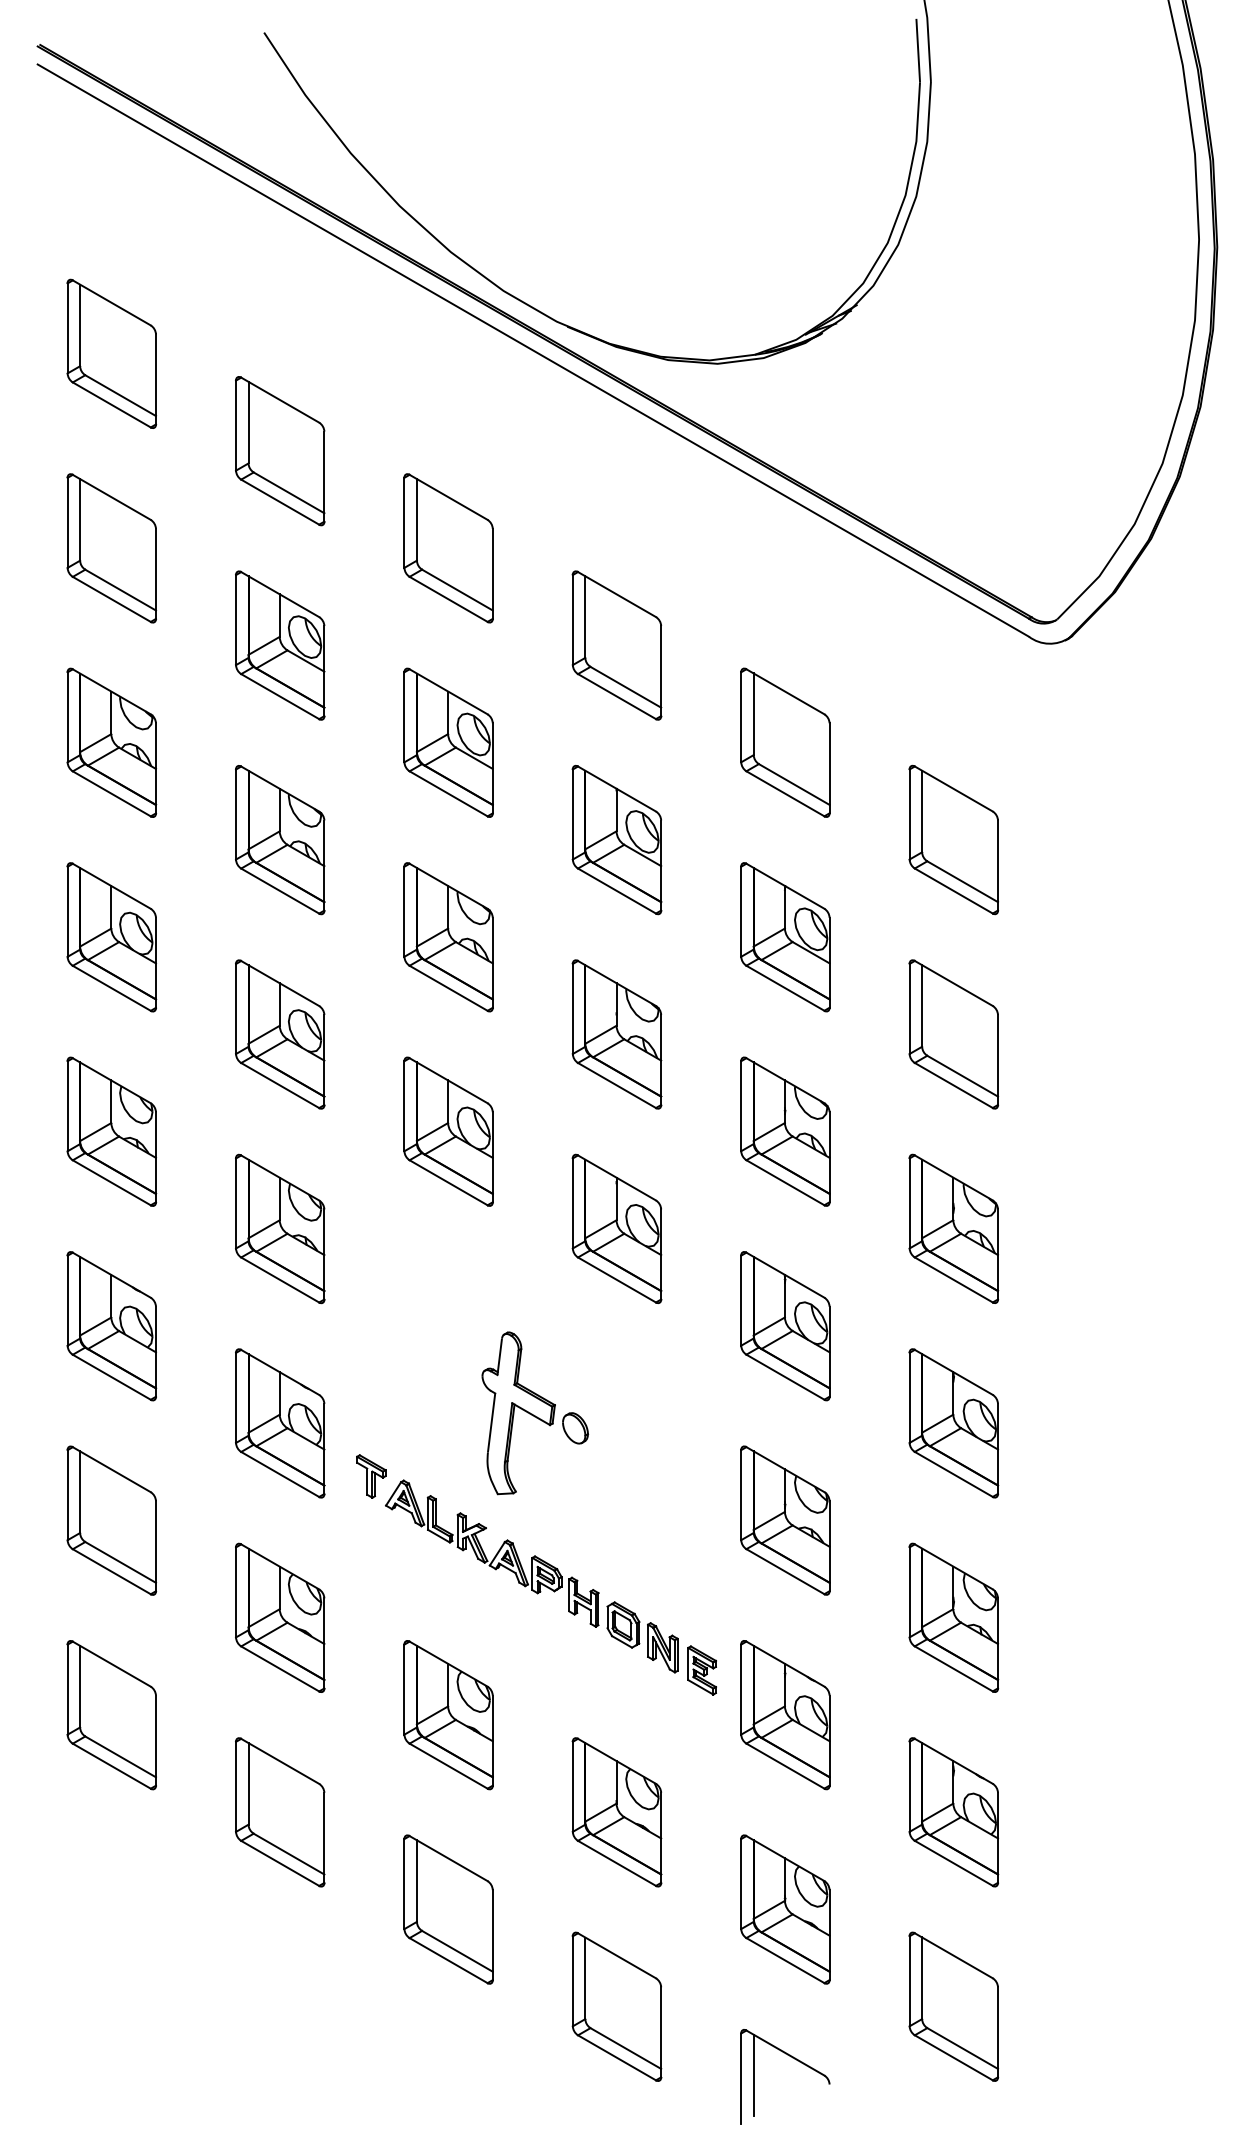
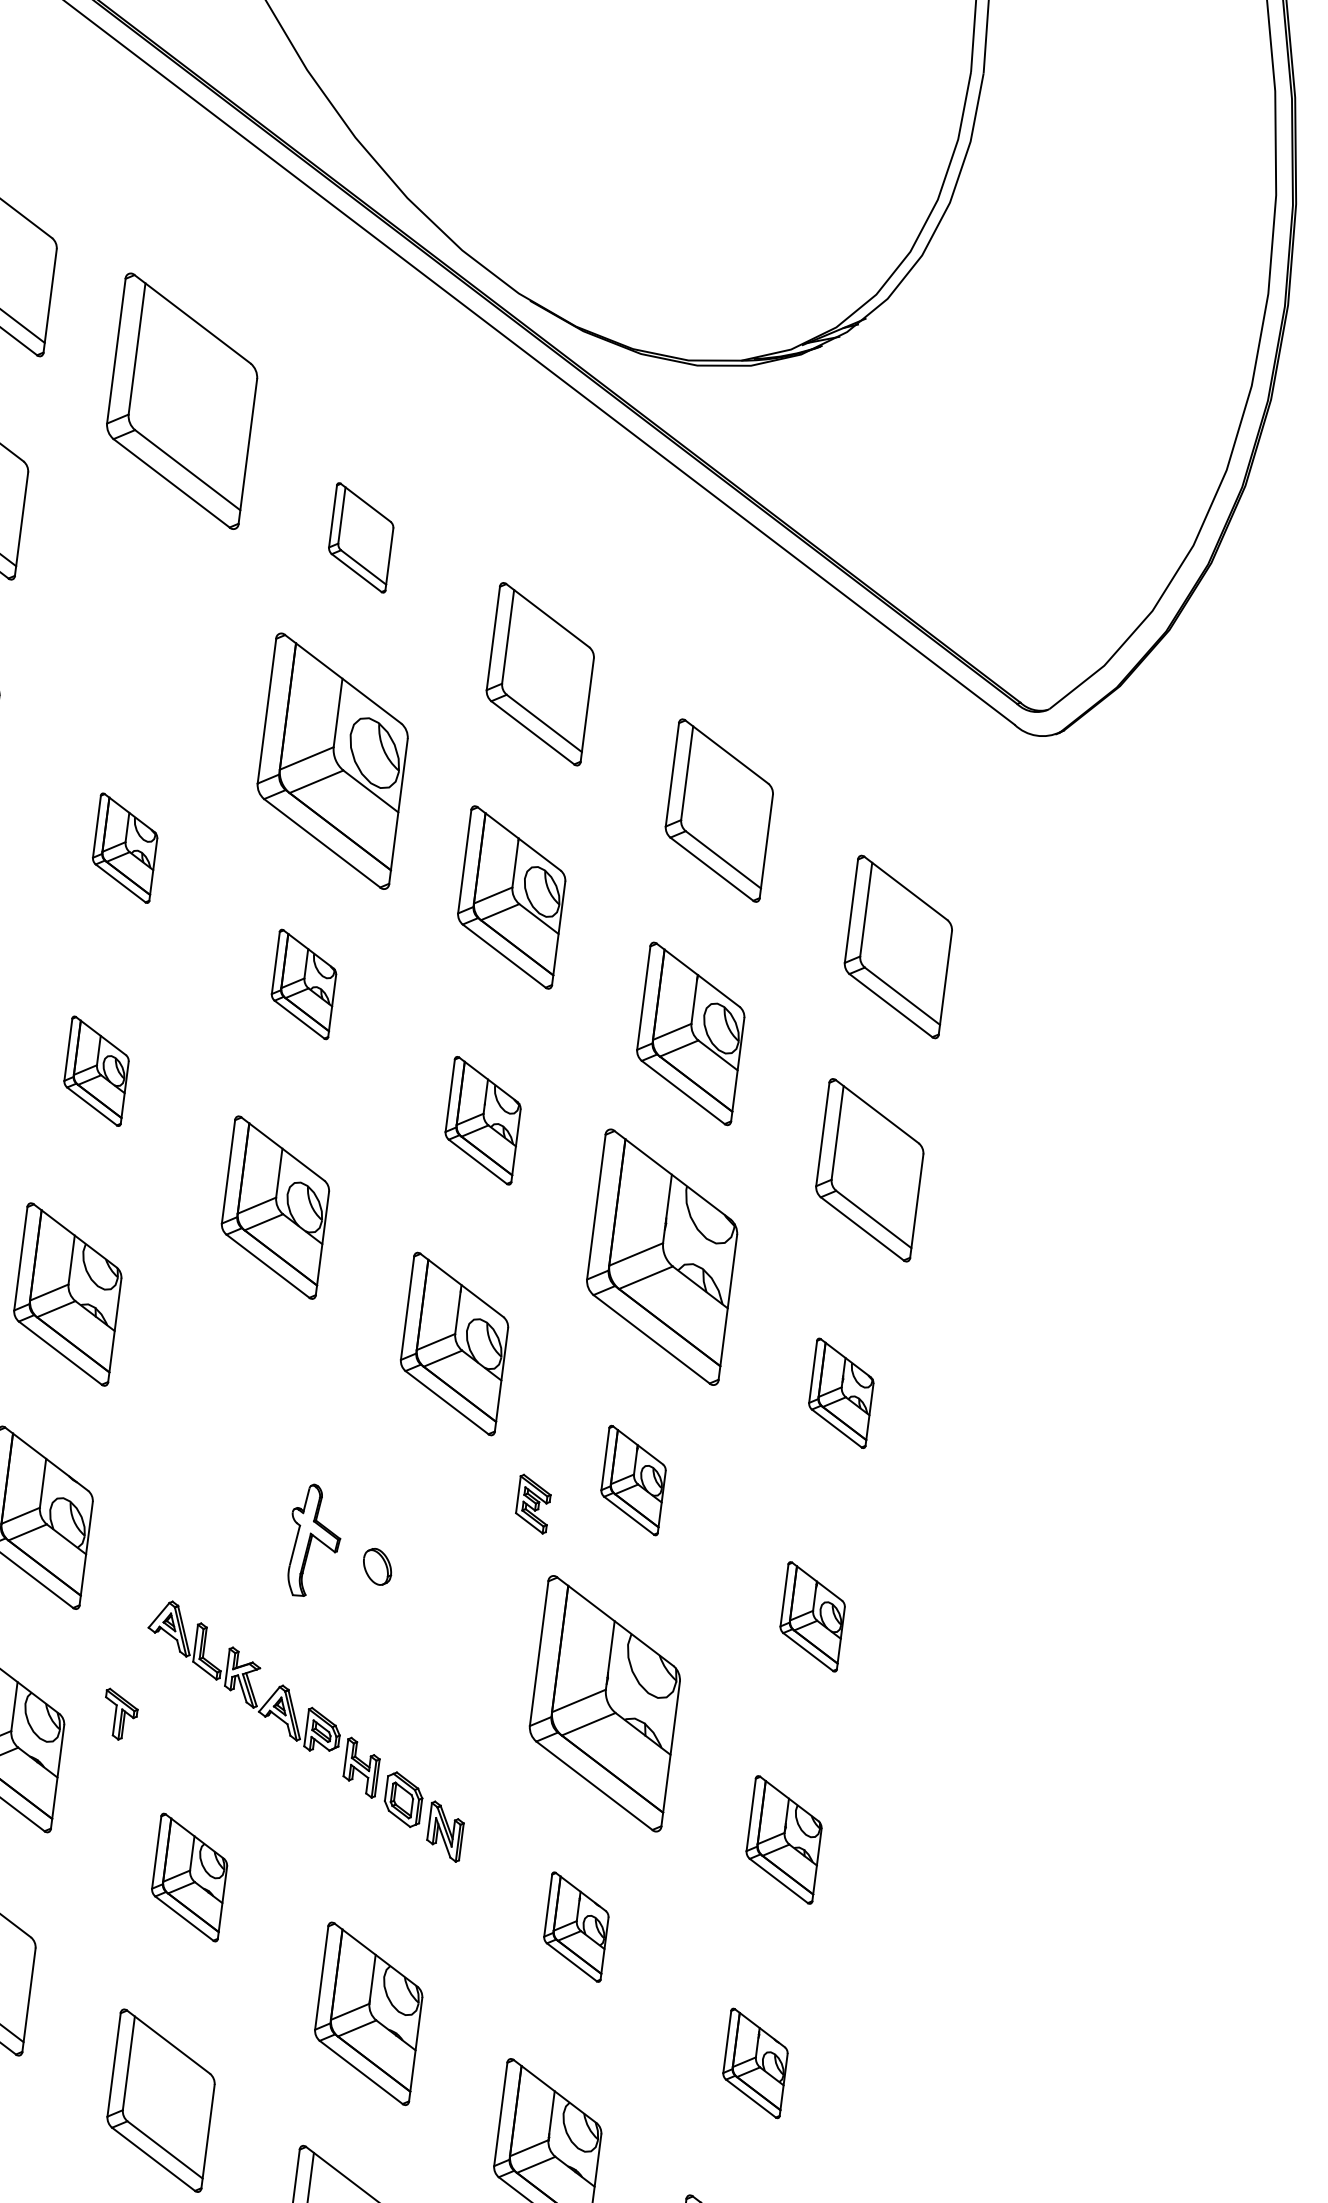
part: (280, 451) -> (182, 401), size x1.4
part: (448, 548) -> (361, 538), size x0.6
part: (280, 645) -> (153, 624), removed
part: (448, 742) -> (332, 760), size x1.4
part: (280, 840) -> (125, 848), size x0.6
part: (448, 937) -> (303, 984), size x0.6
part: (280, 1034) -> (96, 1071), size x0.6
part: (616, 1034) -> (482, 1120), size x0.7
part: (785, 1131) -> (662, 1256), size x1.4
part: (953, 1228) -> (840, 1393), size x0.6
part: (785, 1326) -> (633, 1480), size x0.6
part: (518, 1413) -> (314, 1541), size x0.6
part: (953, 1423) -> (812, 1616), size x0.6
part: (371, 1476) -> (120, 1714), moved
part: (785, 1520) -> (605, 1703), size x1.4
part: (953, 1617) -> (783, 1839), size x0.7
part: (701, 1670) -> (532, 1504), moved
part: (448, 1715) -> (189, 1877), size x0.7
part: (785, 1715) -> (576, 1927), size x0.6
part: (953, 1812) -> (755, 2063), size x0.6

